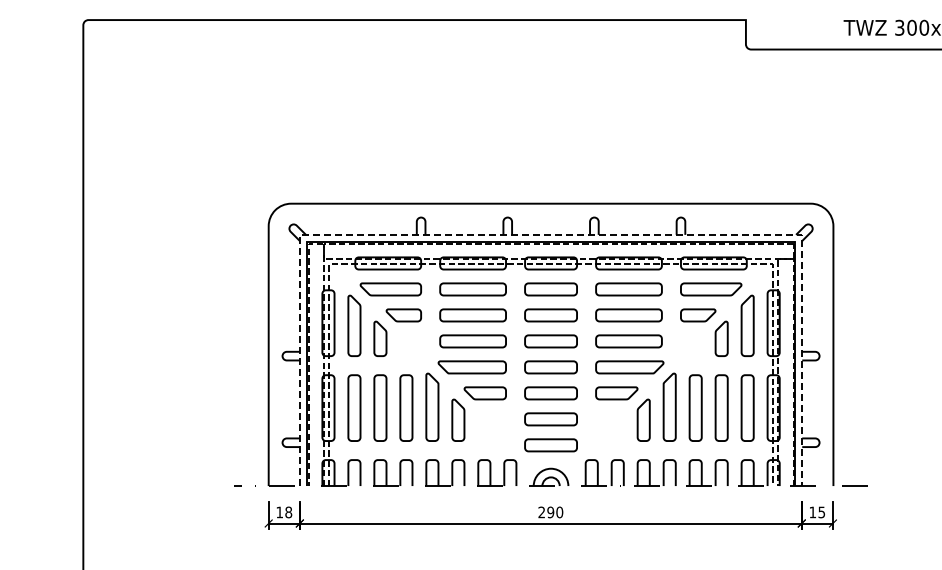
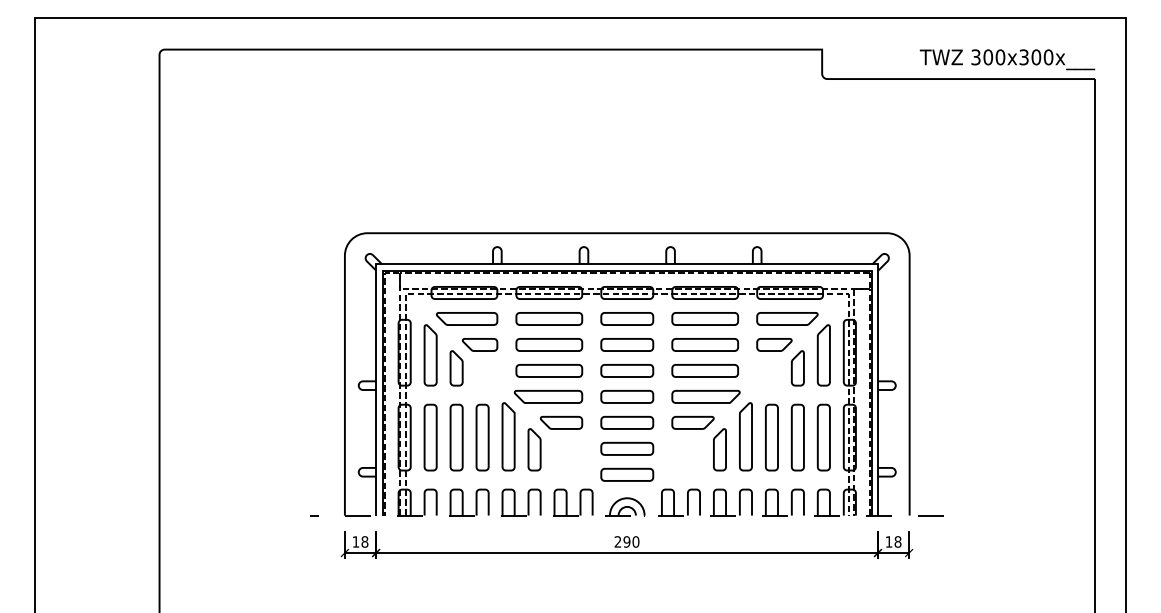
line: (551, 234) -> (627, 264), dashed -> solid
text: (821, 511) -> (897, 541), 15 -> 18

